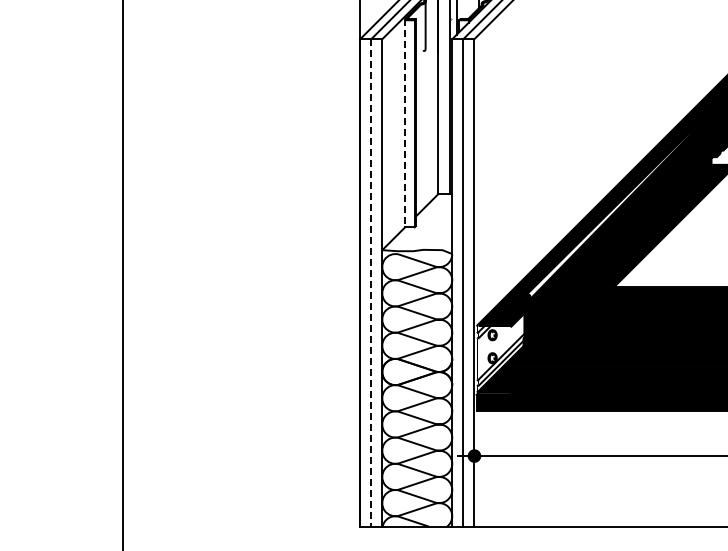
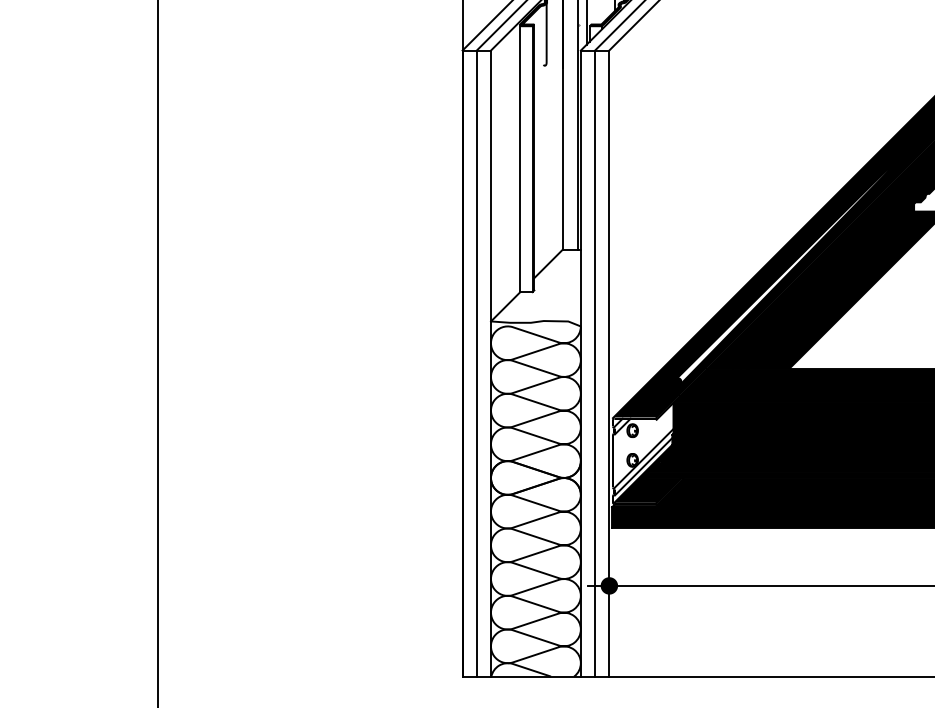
line: (405, 123) -> (520, 158), dashed -> solid
line: (371, 282) -> (477, 362), dashed -> solid

